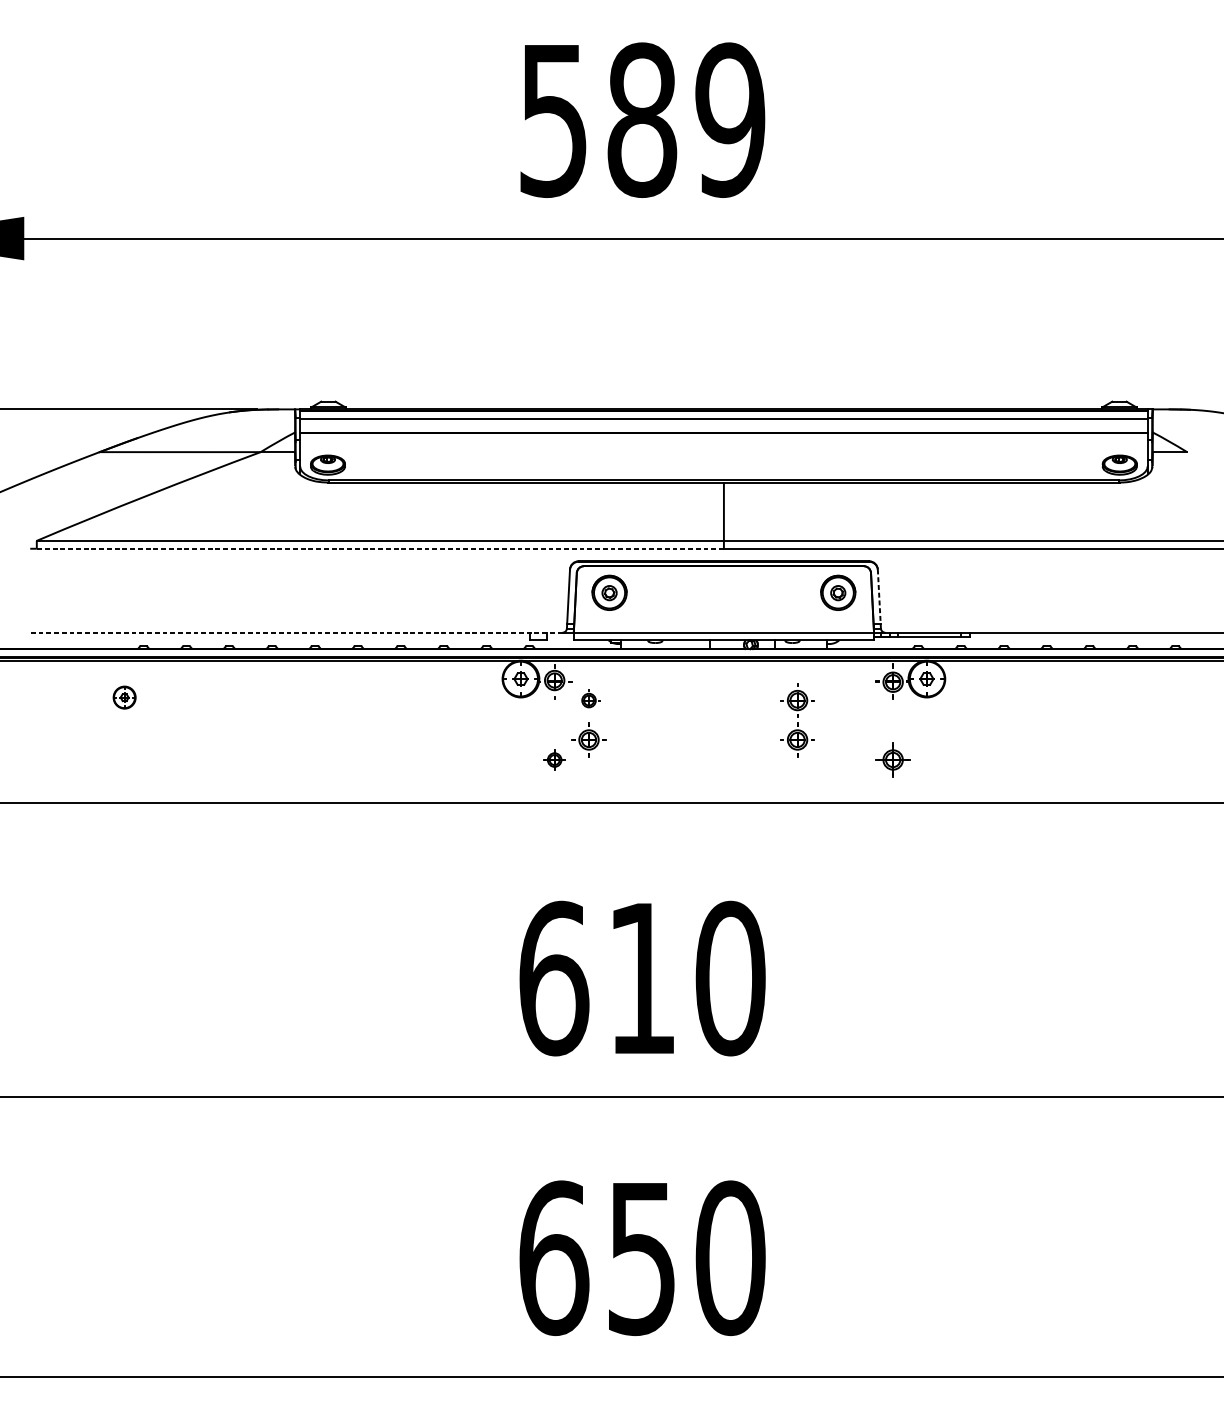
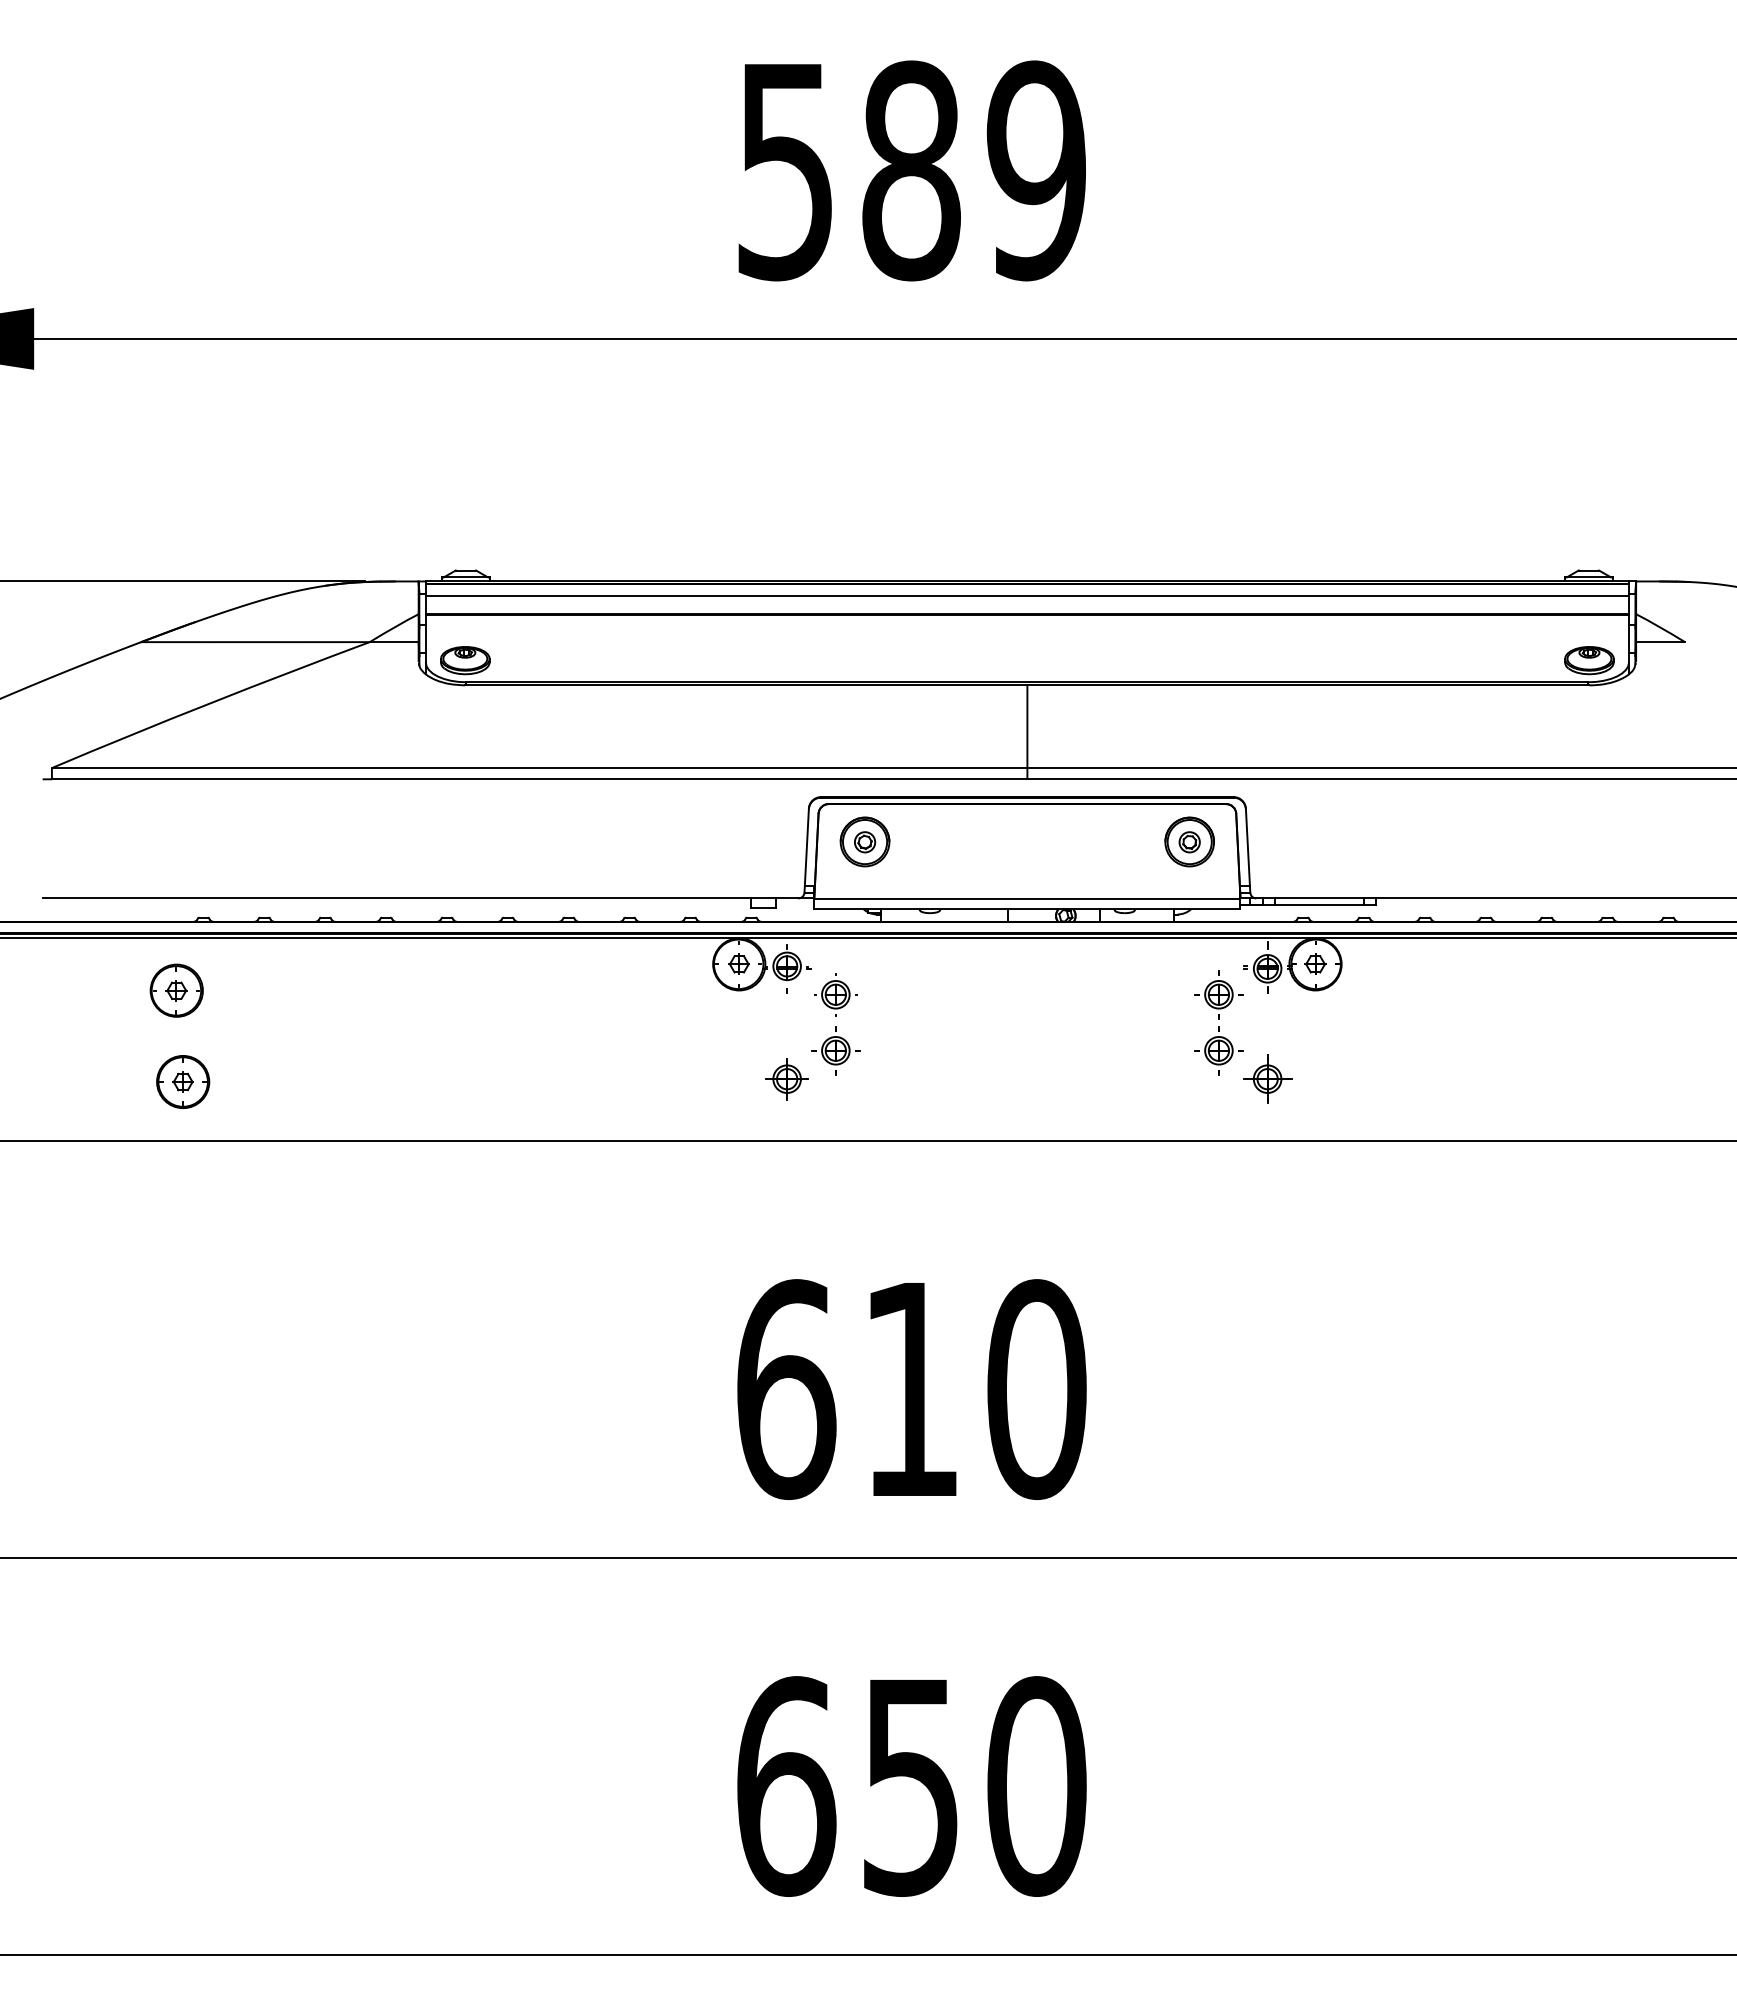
line: (380, 548) -> (539, 779), dashed -> solid
line: (879, 598) -> (1248, 850), dashed -> solid
line: (296, 632) -> (420, 898), dashed -> solid
part: (124, 697) -> (176, 990), size x1.67
part: (588, 700) -> (835, 994), size x1.43
part: (797, 720) -> (1218, 1022), moved
part: (554, 760) -> (786, 1079), size x1.43
part: (129, 761) -> (183, 1081), added

